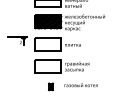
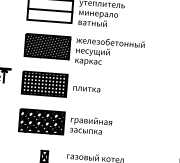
hatch: (47, 43) -> (44, 83), added
hatch: (47, 65) -> (41, 120), added

